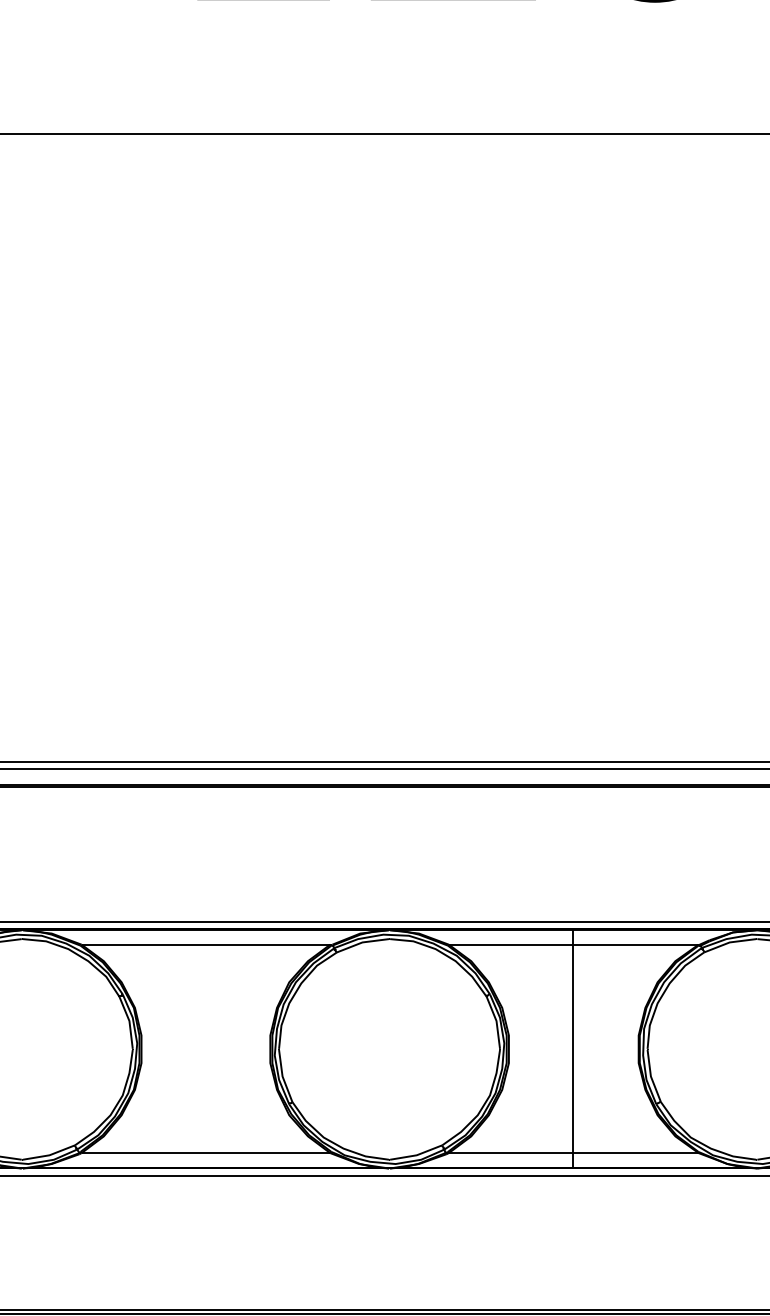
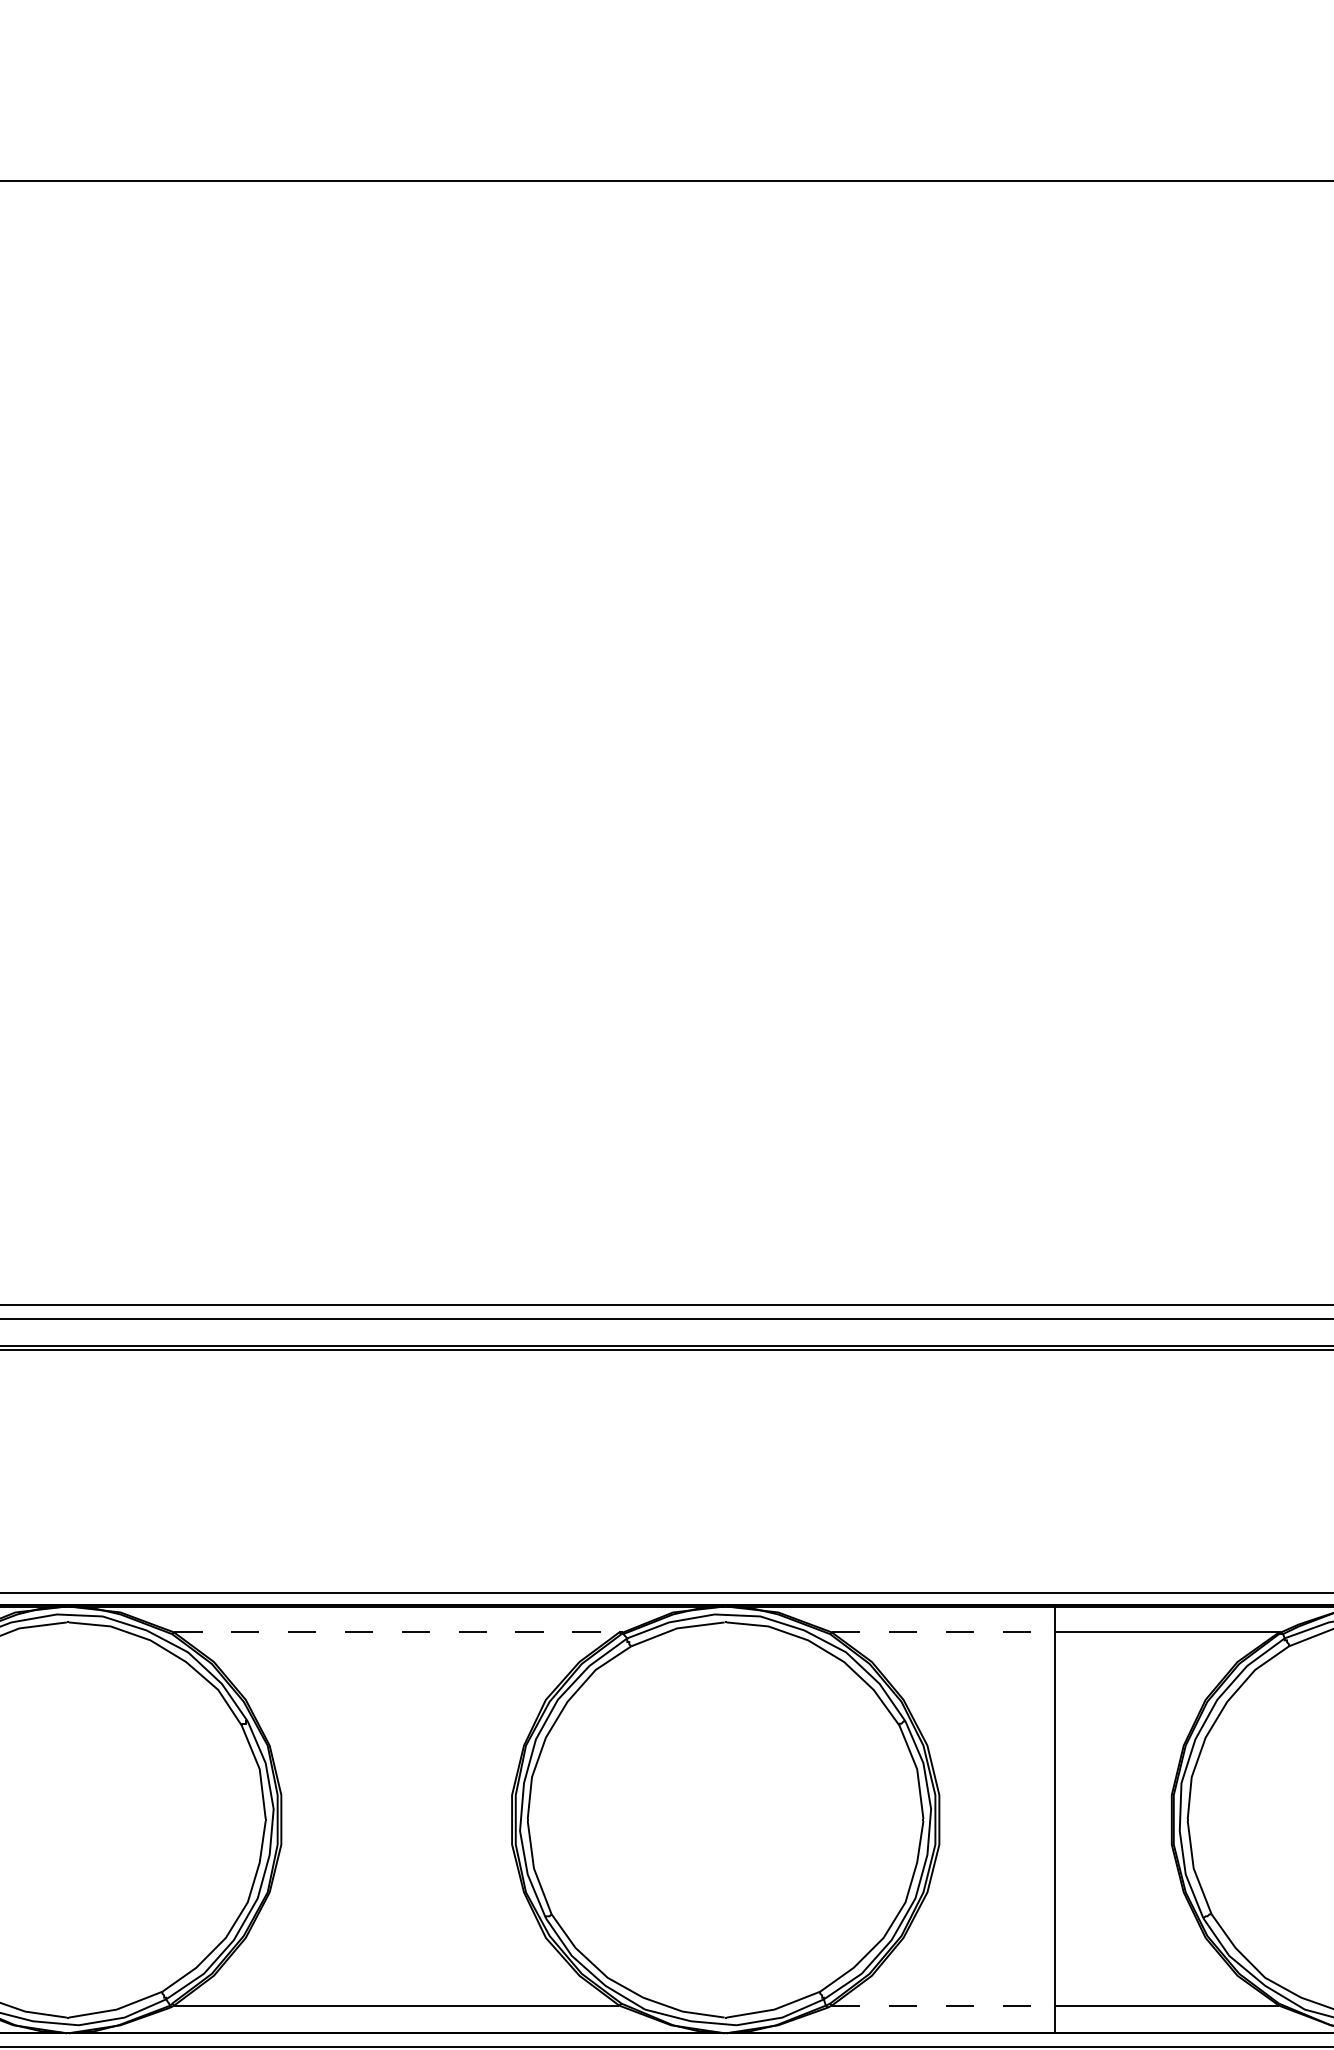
line: (206, 944) -> (397, 1632), solid -> dashed
line: (511, 944) -> (943, 1632), solid -> dashed
line: (511, 1153) -> (943, 2006), solid -> dashed

